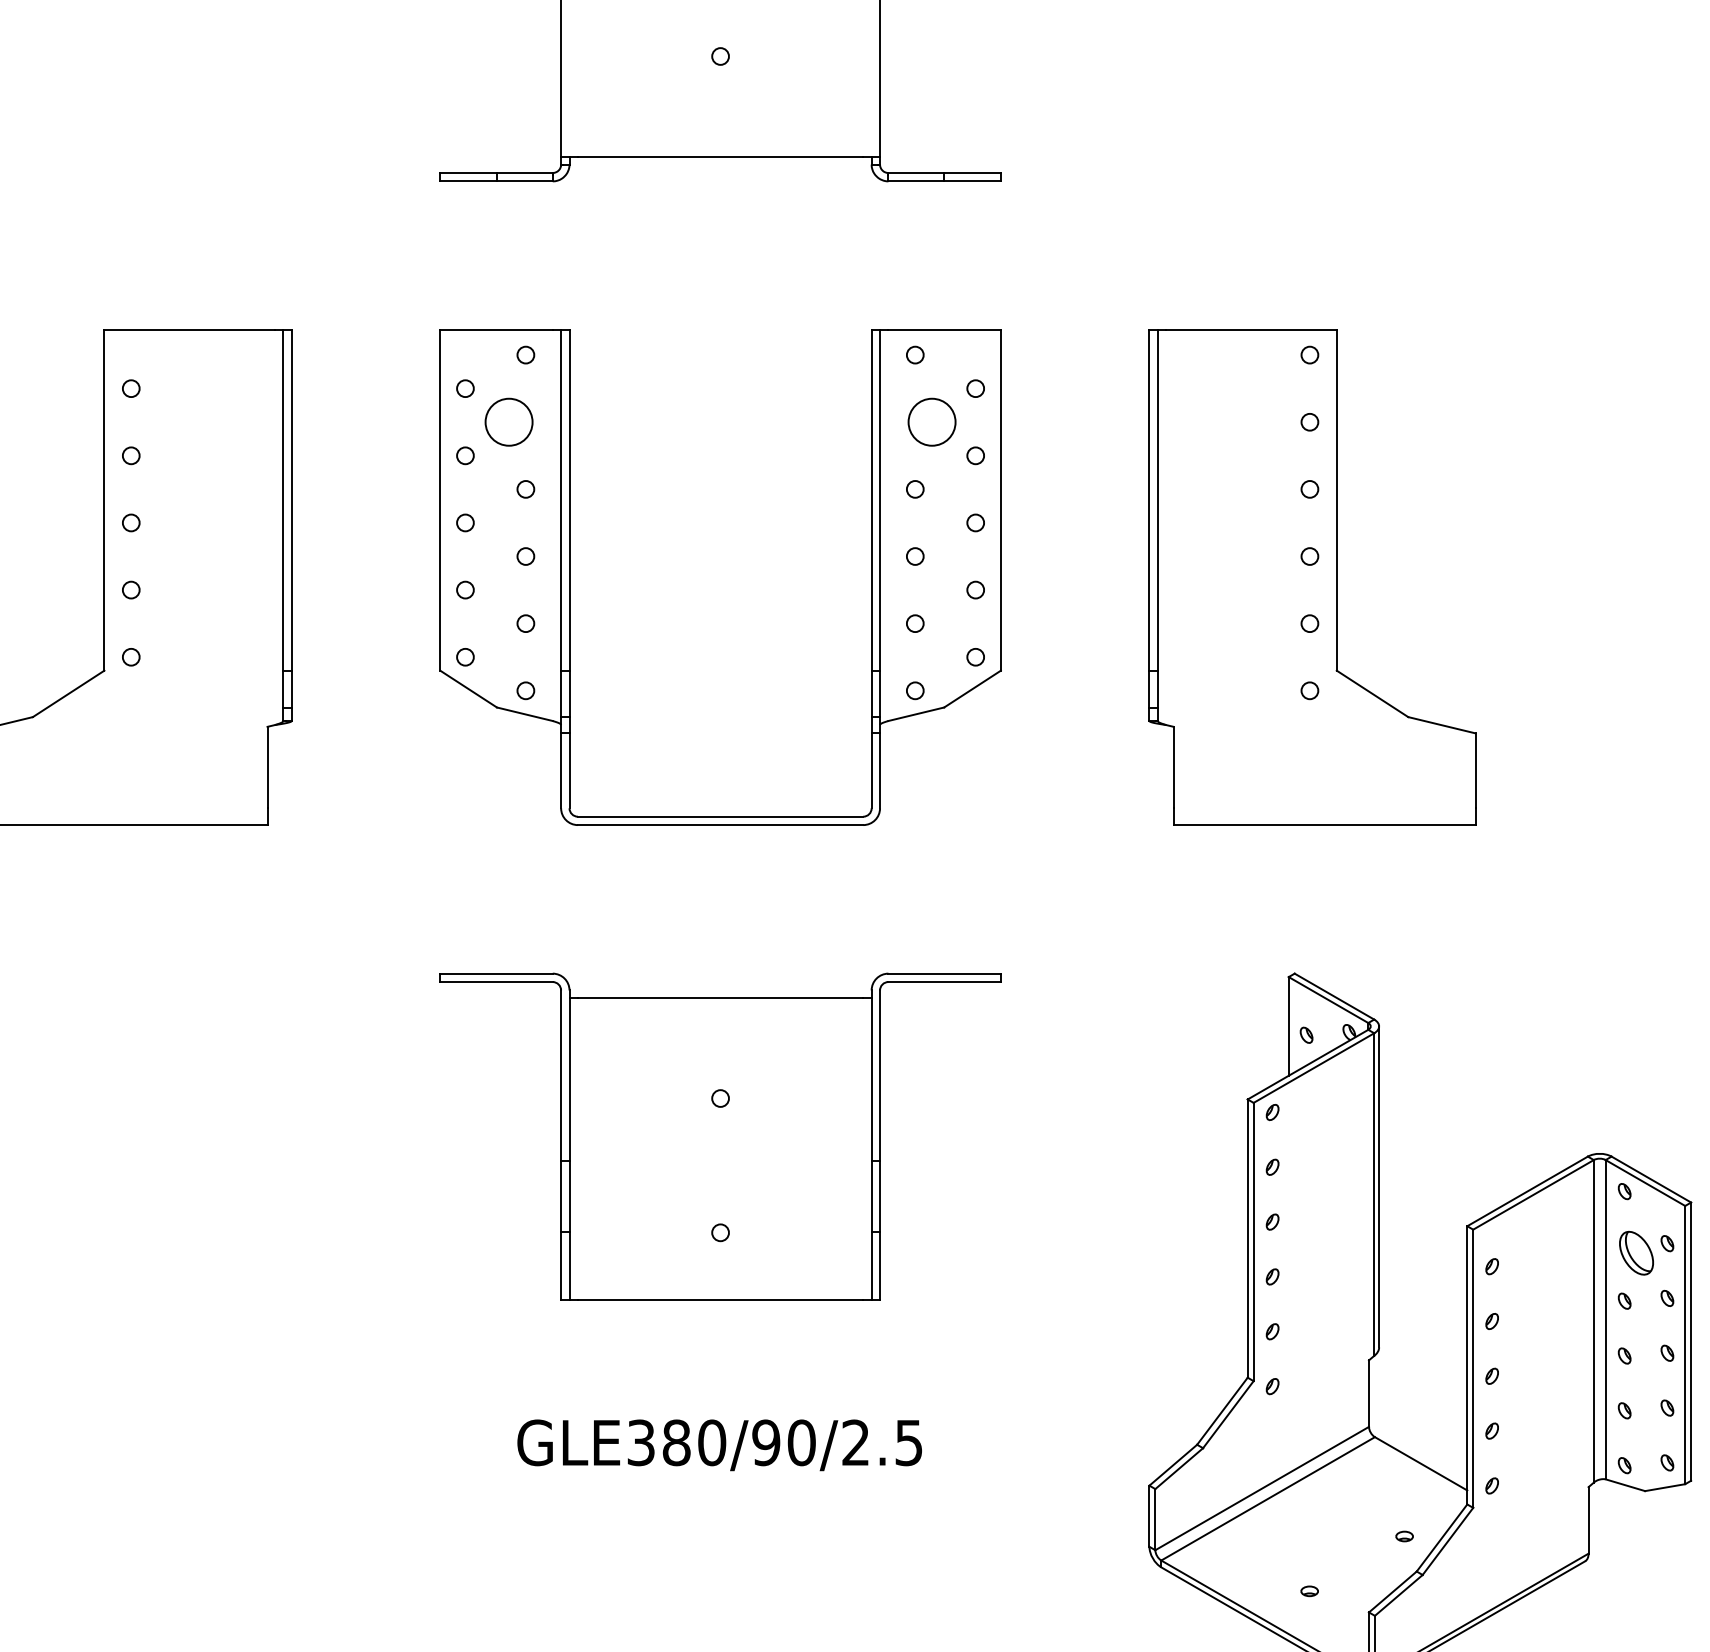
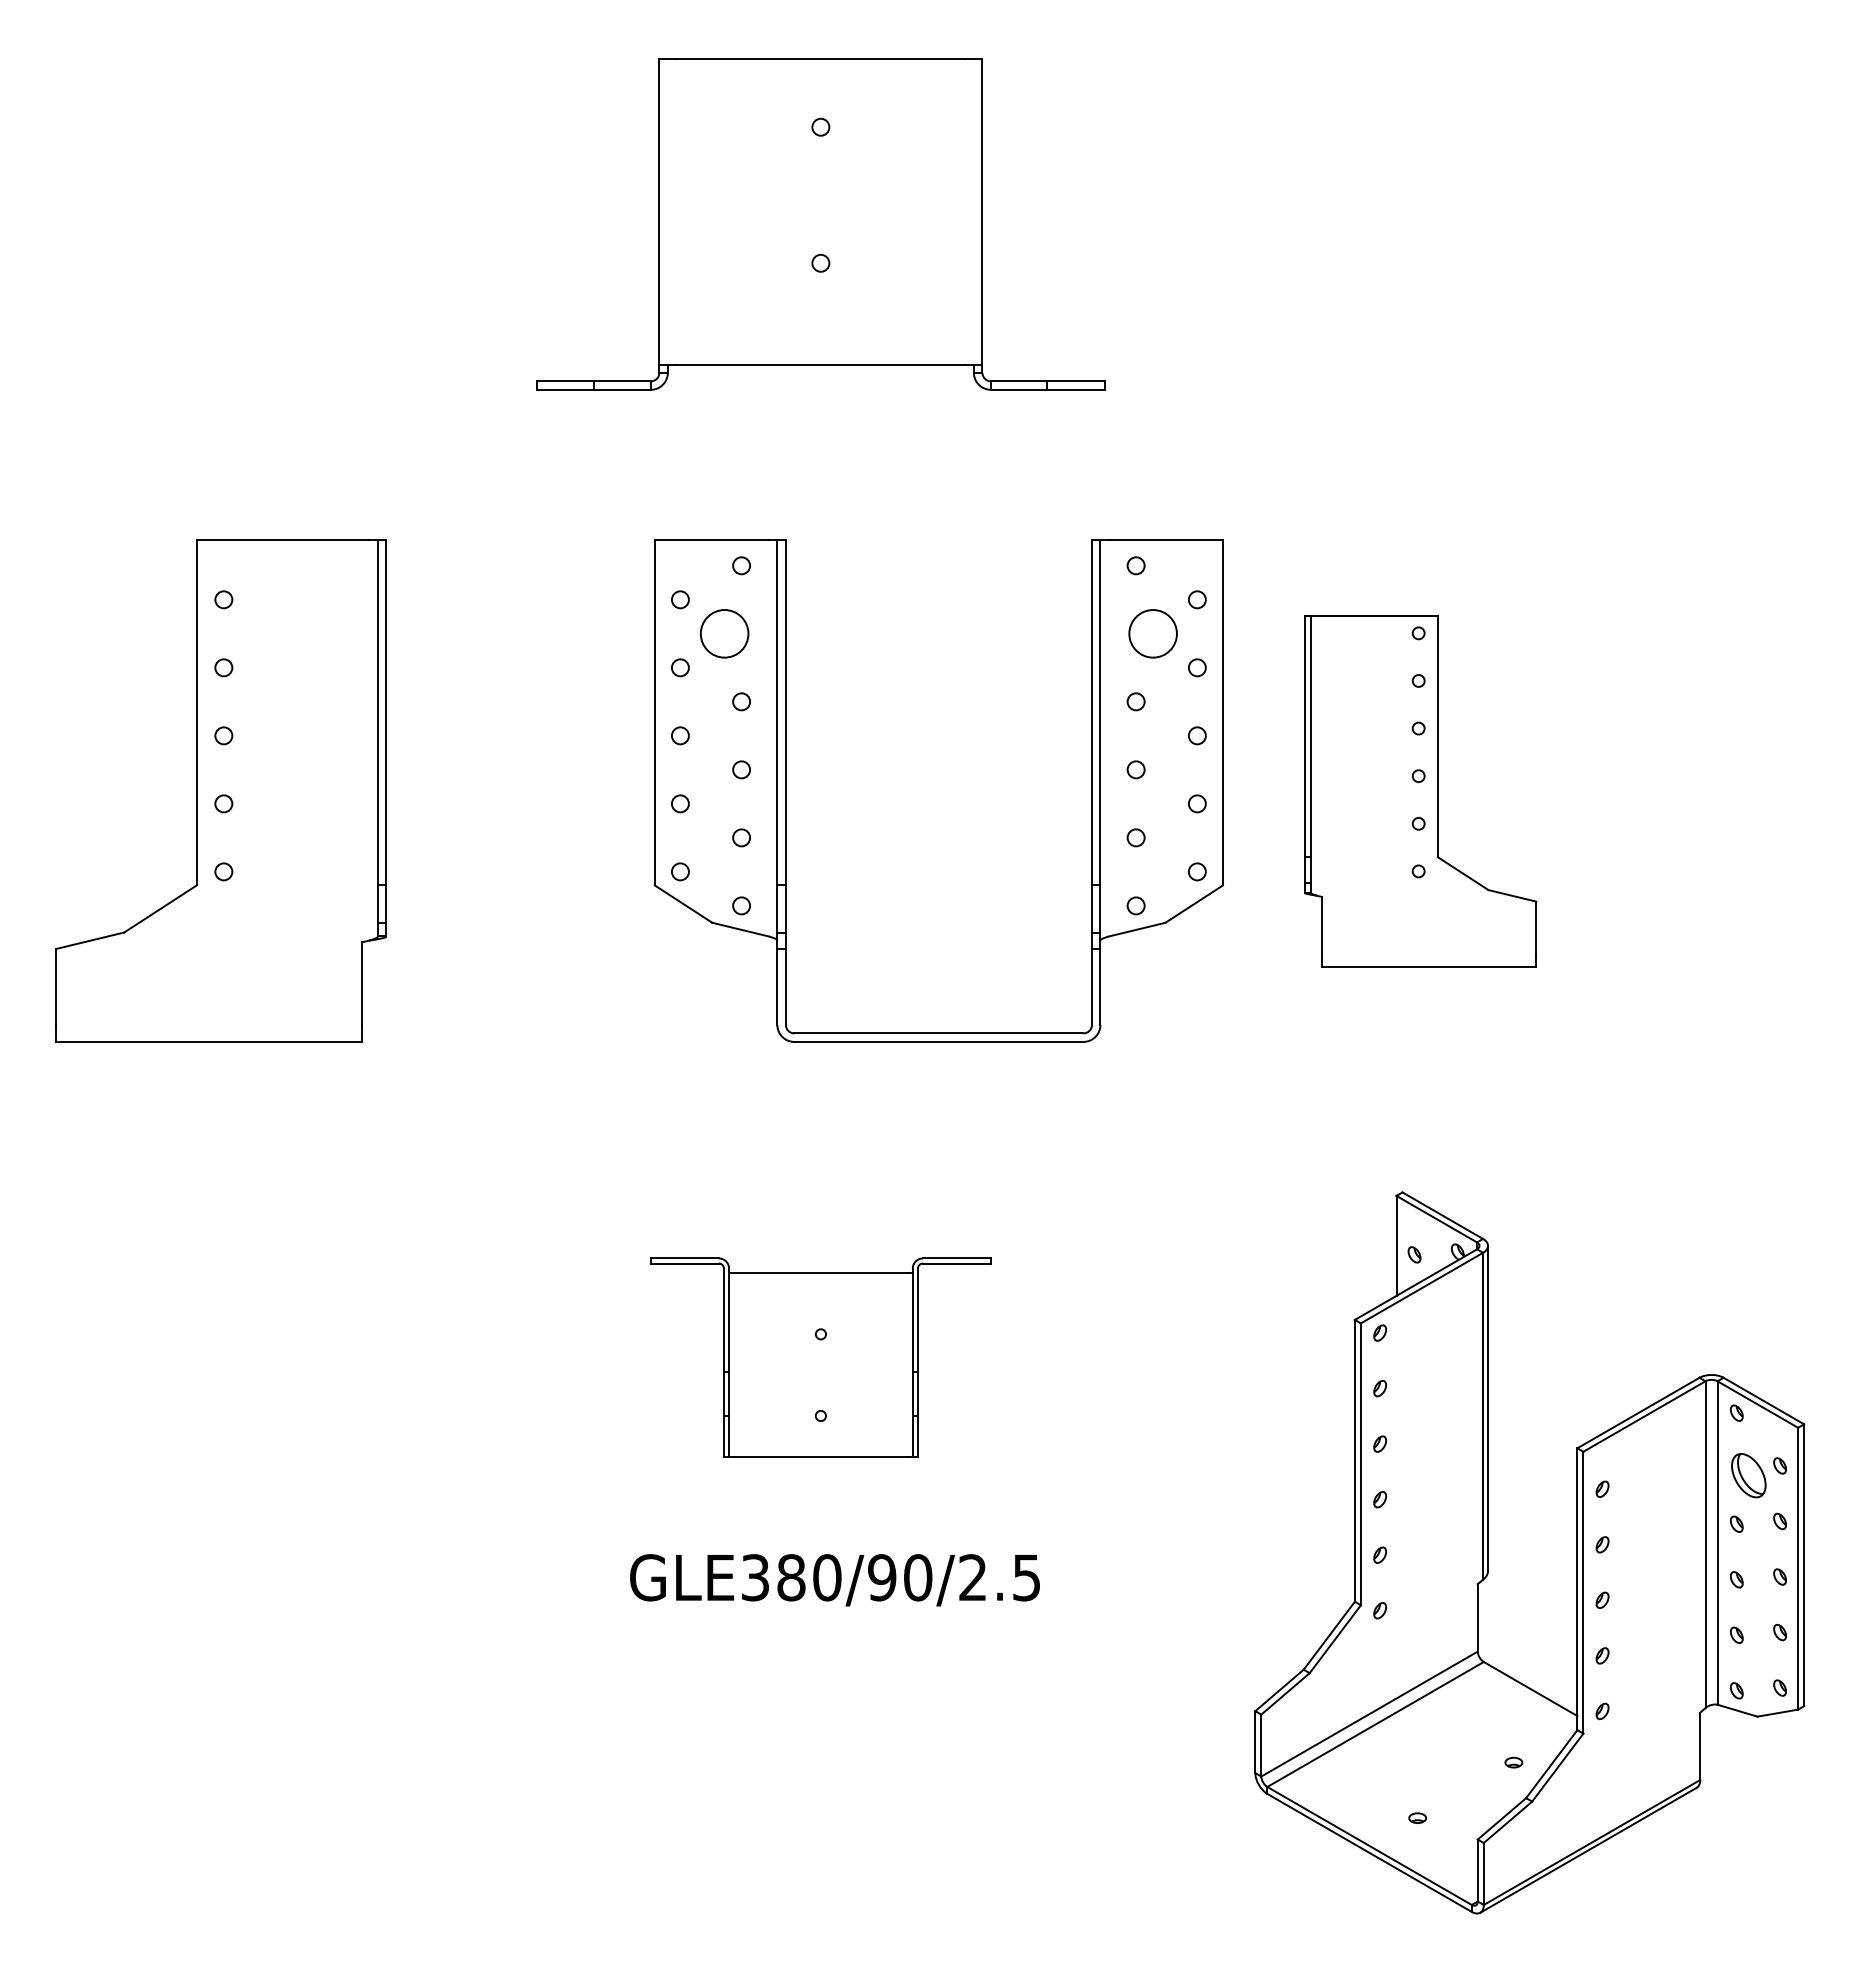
part: (570, 576) -> (786, 790), moved
part: (1312, 576) -> (1420, 790), size x0.7
part: (720, 1136) -> (820, 1357), size x0.6
text: (719, 1445) -> (834, 1580), moved

